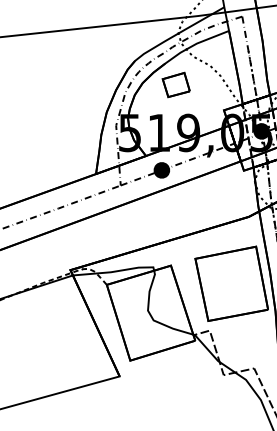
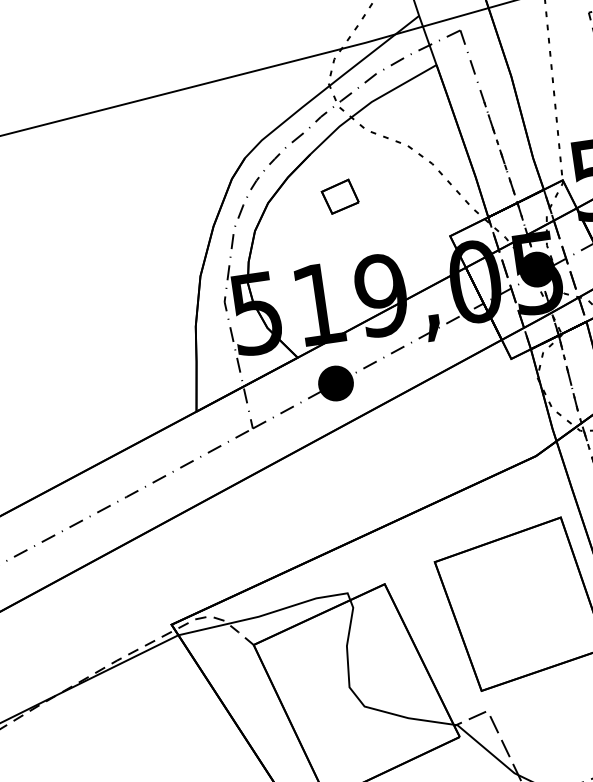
part: (175, 84) -> (338, 195), size x0.6

